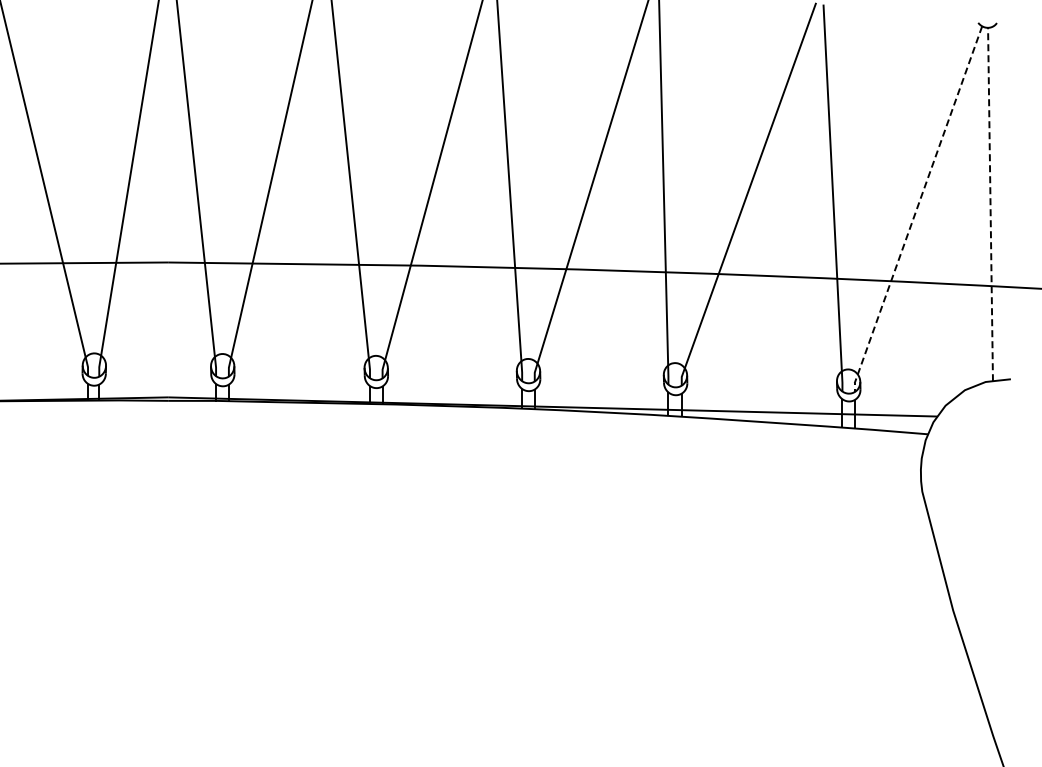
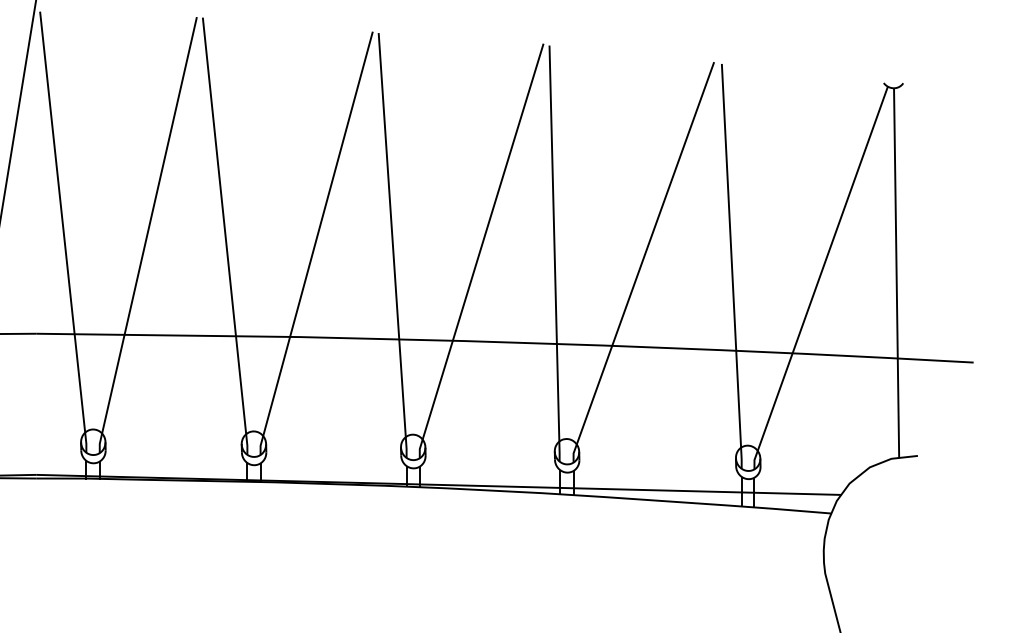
line: (990, 204) -> (896, 273), dashed -> solid
line: (916, 209) -> (819, 278), dashed -> solid

